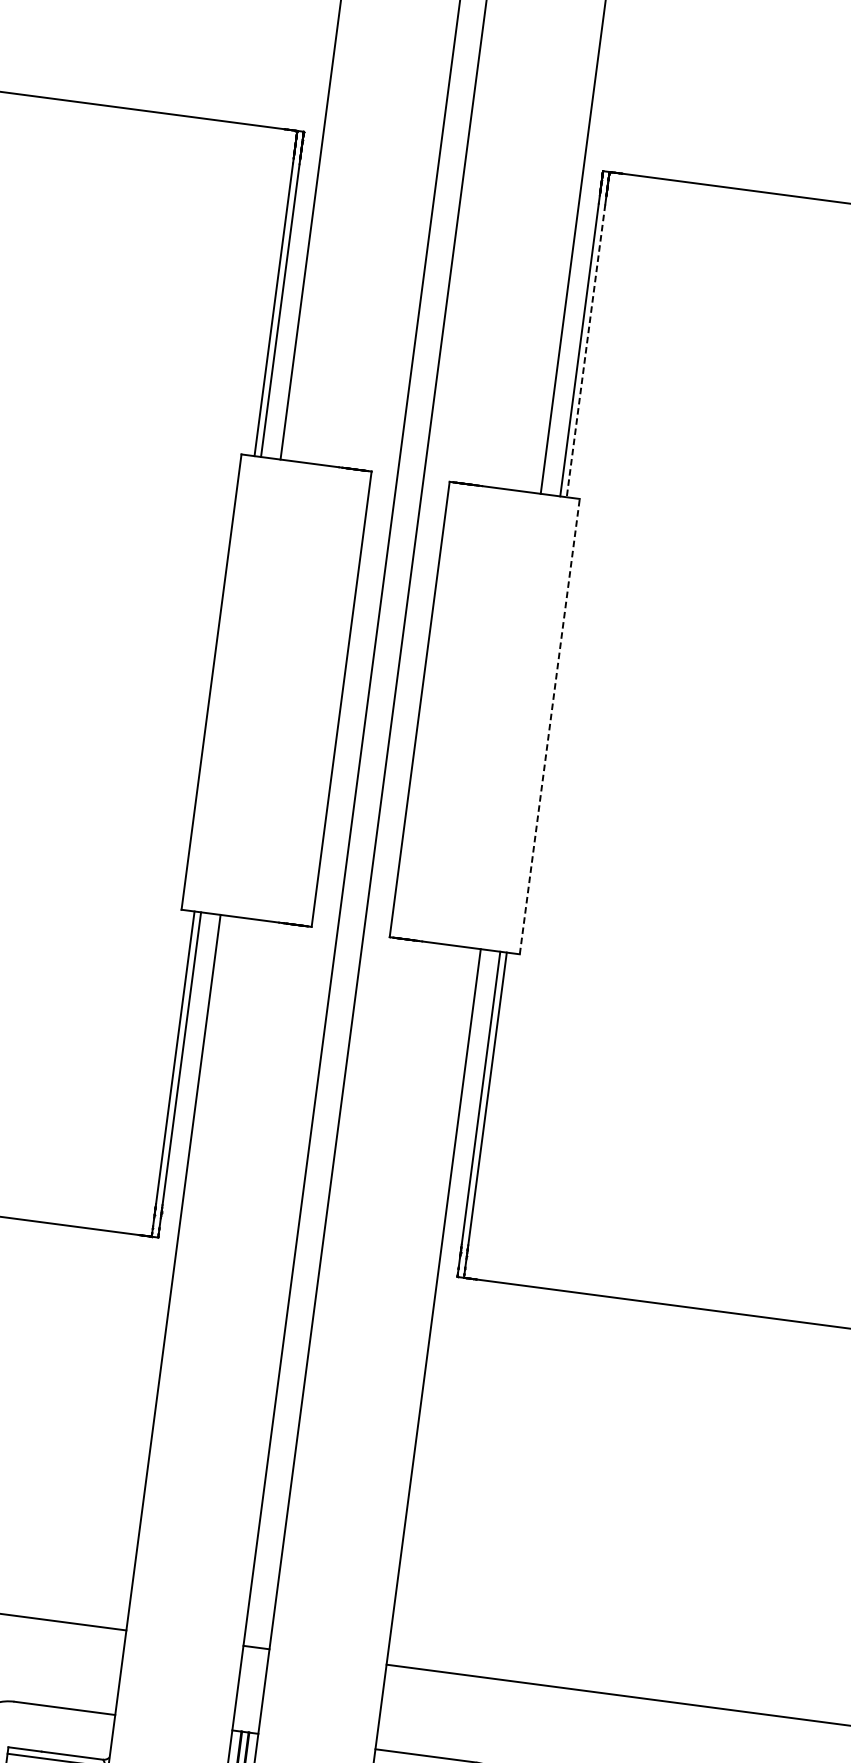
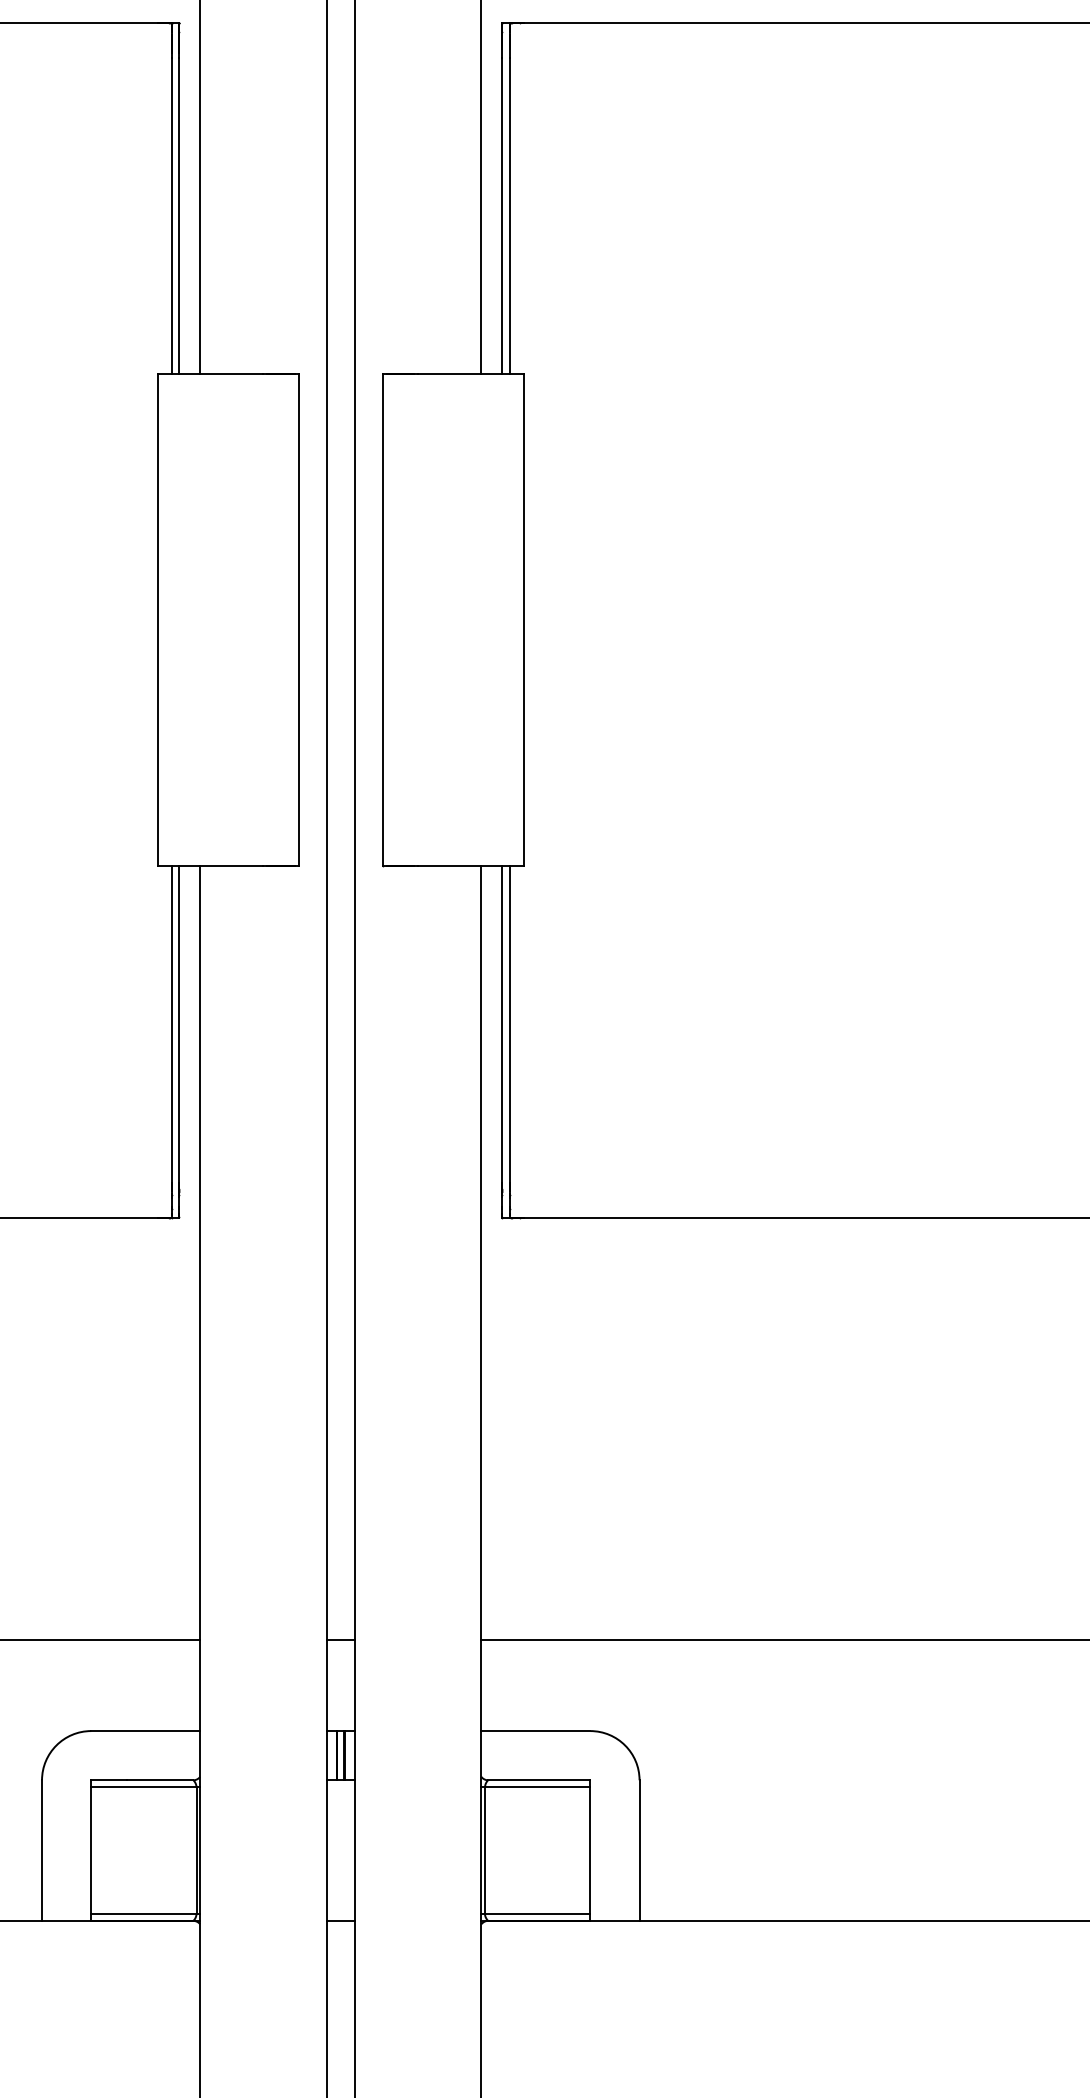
line: (585, 351) -> (509, 216), dashed -> solid
line: (549, 725) -> (523, 619), dashed -> solid

